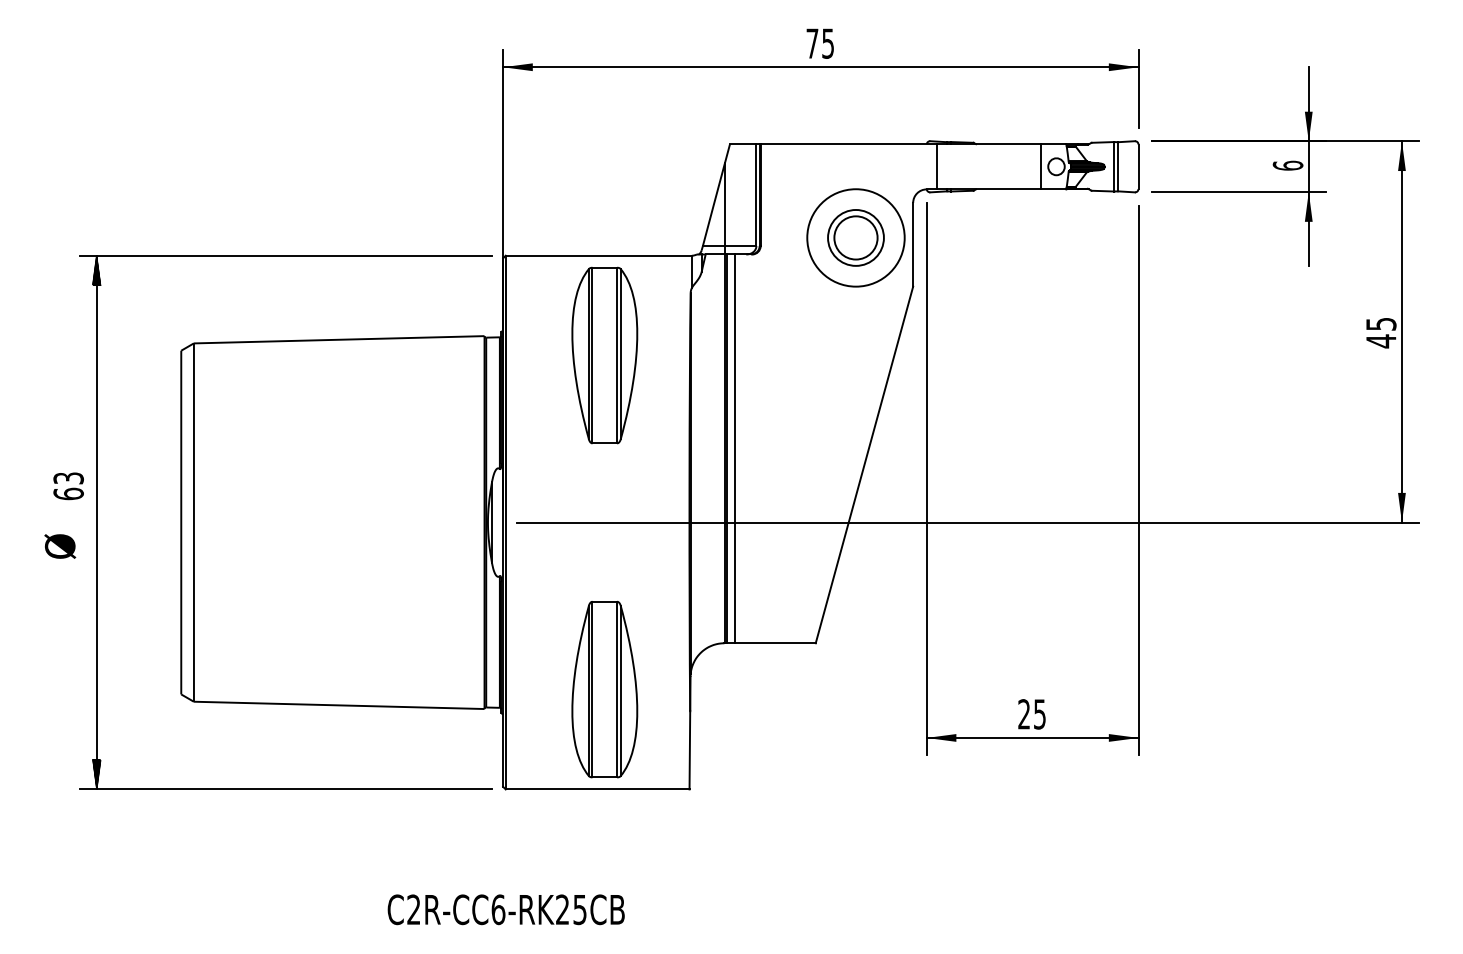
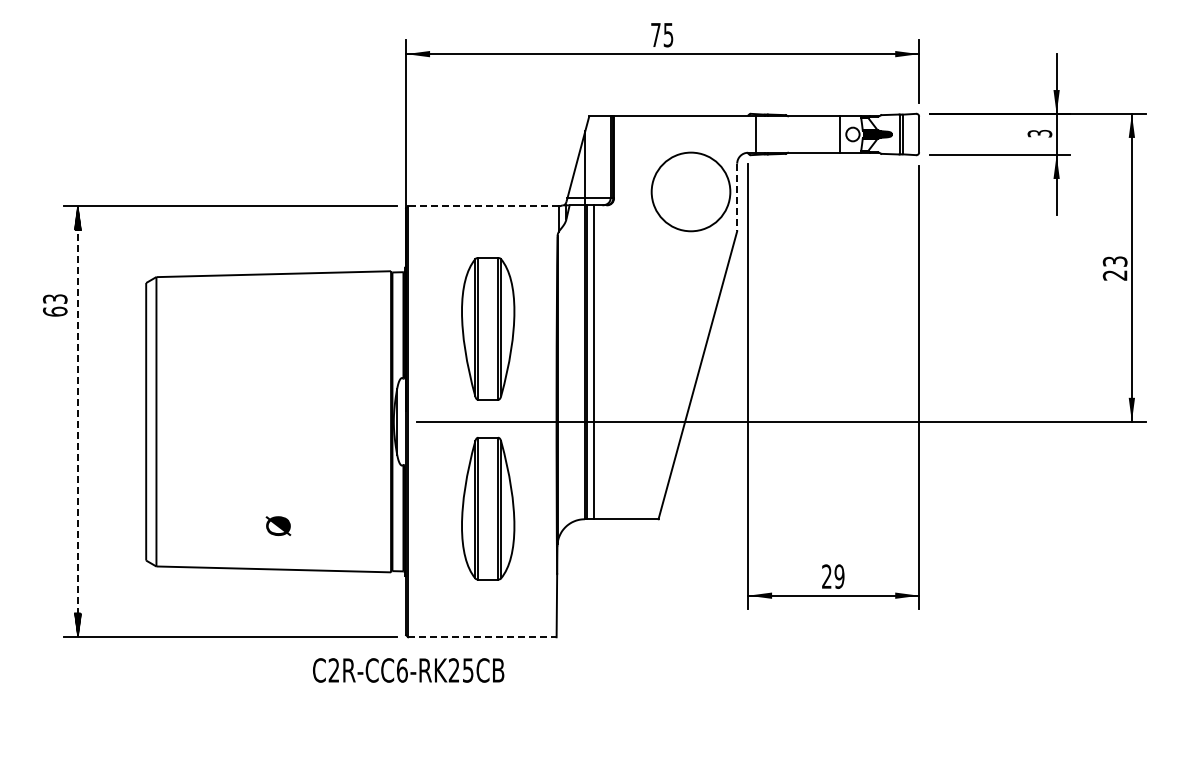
text: (1287, 165) -> (1039, 133), 6 -> 3
part: (855, 237) -> (690, 191), removed
line: (913, 244) -> (737, 197), solid -> dashed
line: (597, 255) -> (482, 206), solid -> dashed
text: (1380, 332) -> (1114, 268), 45 -> 23
part: (605, 355) -> (488, 328), moved
text: (68, 486) -> (55, 305), moved
line: (96, 522) -> (77, 421), solid -> dashed
text: (60, 545) -> (278, 525), moved
part: (605, 689) -> (488, 508), moved
text: (1039, 714) -> (839, 576), 25 -> 29
line: (597, 789) -> (482, 637), solid -> dashed
text: (506, 909) -> (408, 670), moved

